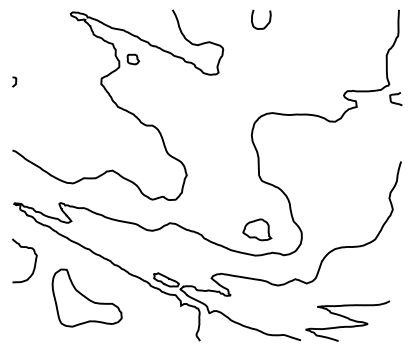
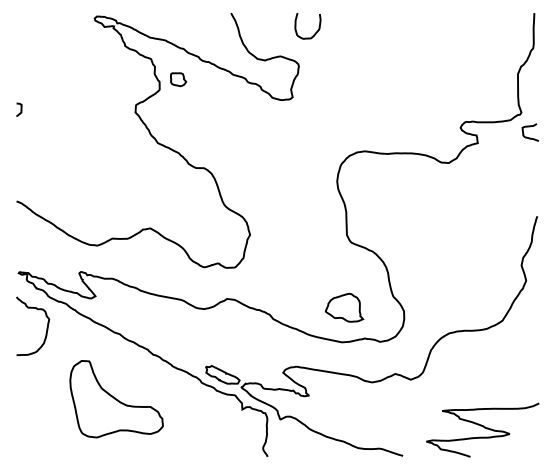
curve: (266, 25) -> (314, 33), moved
curve: (34, 261) -> (46, 327), moved
curve: (348, 319) -> (483, 427), moved

